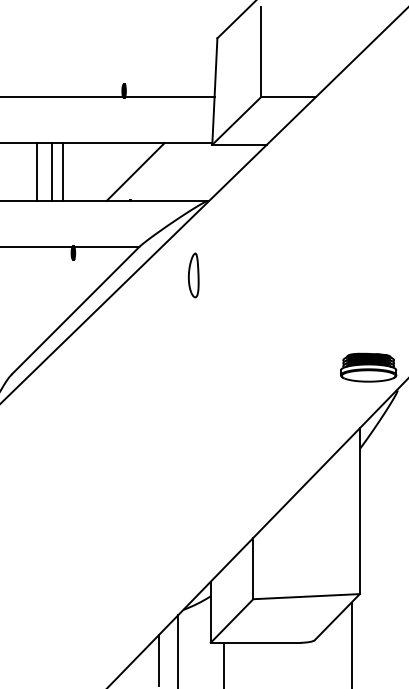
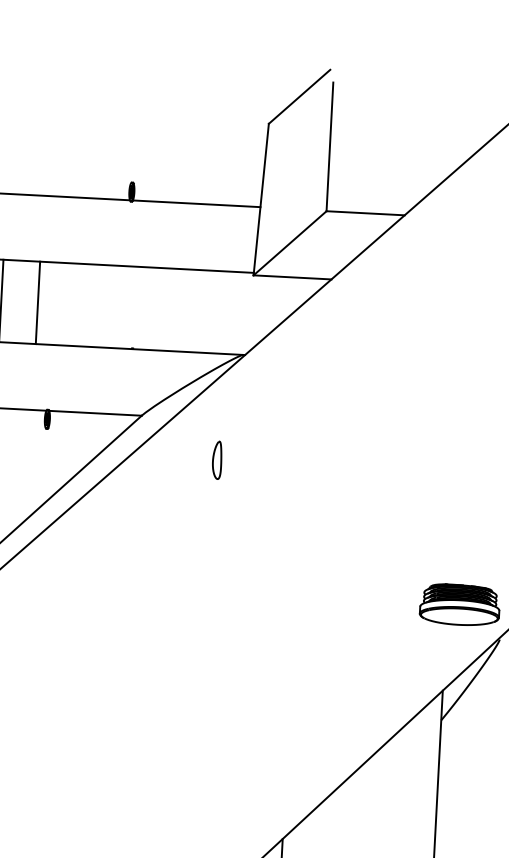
line: (52, 171) -> (23, 301), removed
line: (135, 171) -> (142, 307), removed
part: (193, 275) -> (217, 460), size x0.6

